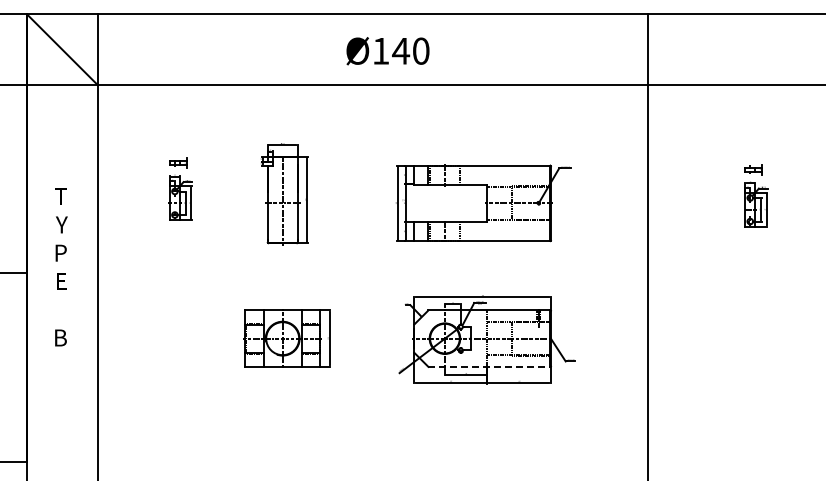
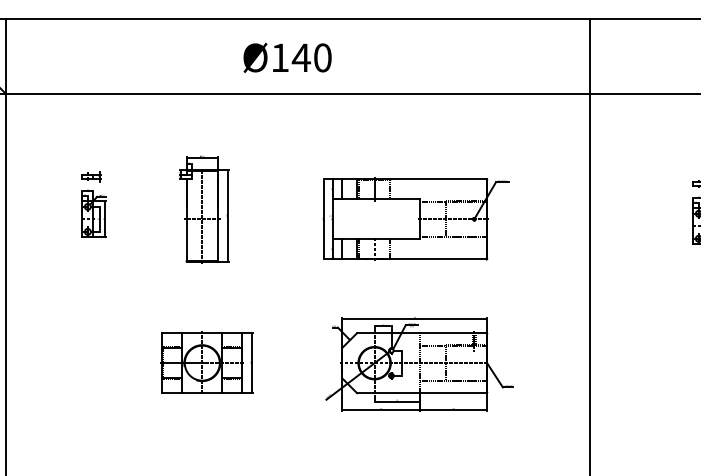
text: (387, 51) -> (287, 58), moved
line: (489, 366) -> (421, 392), dashed -> solid

